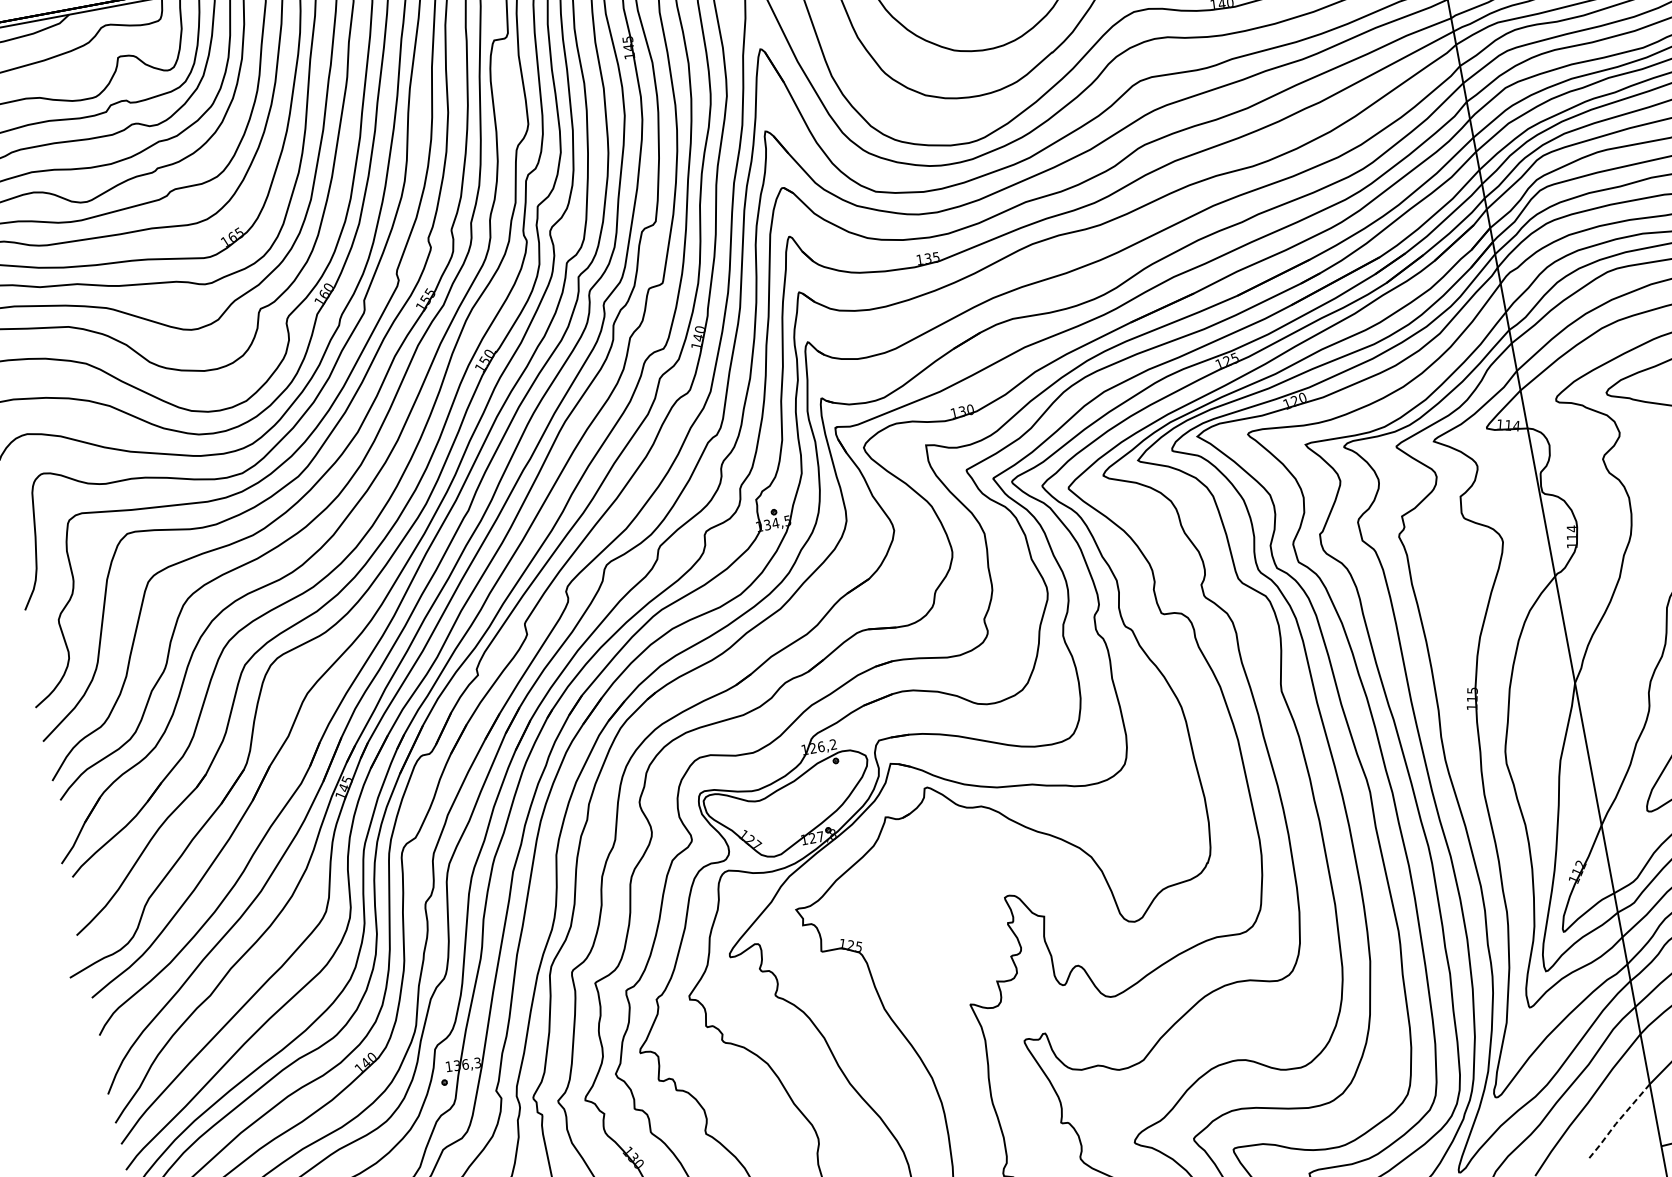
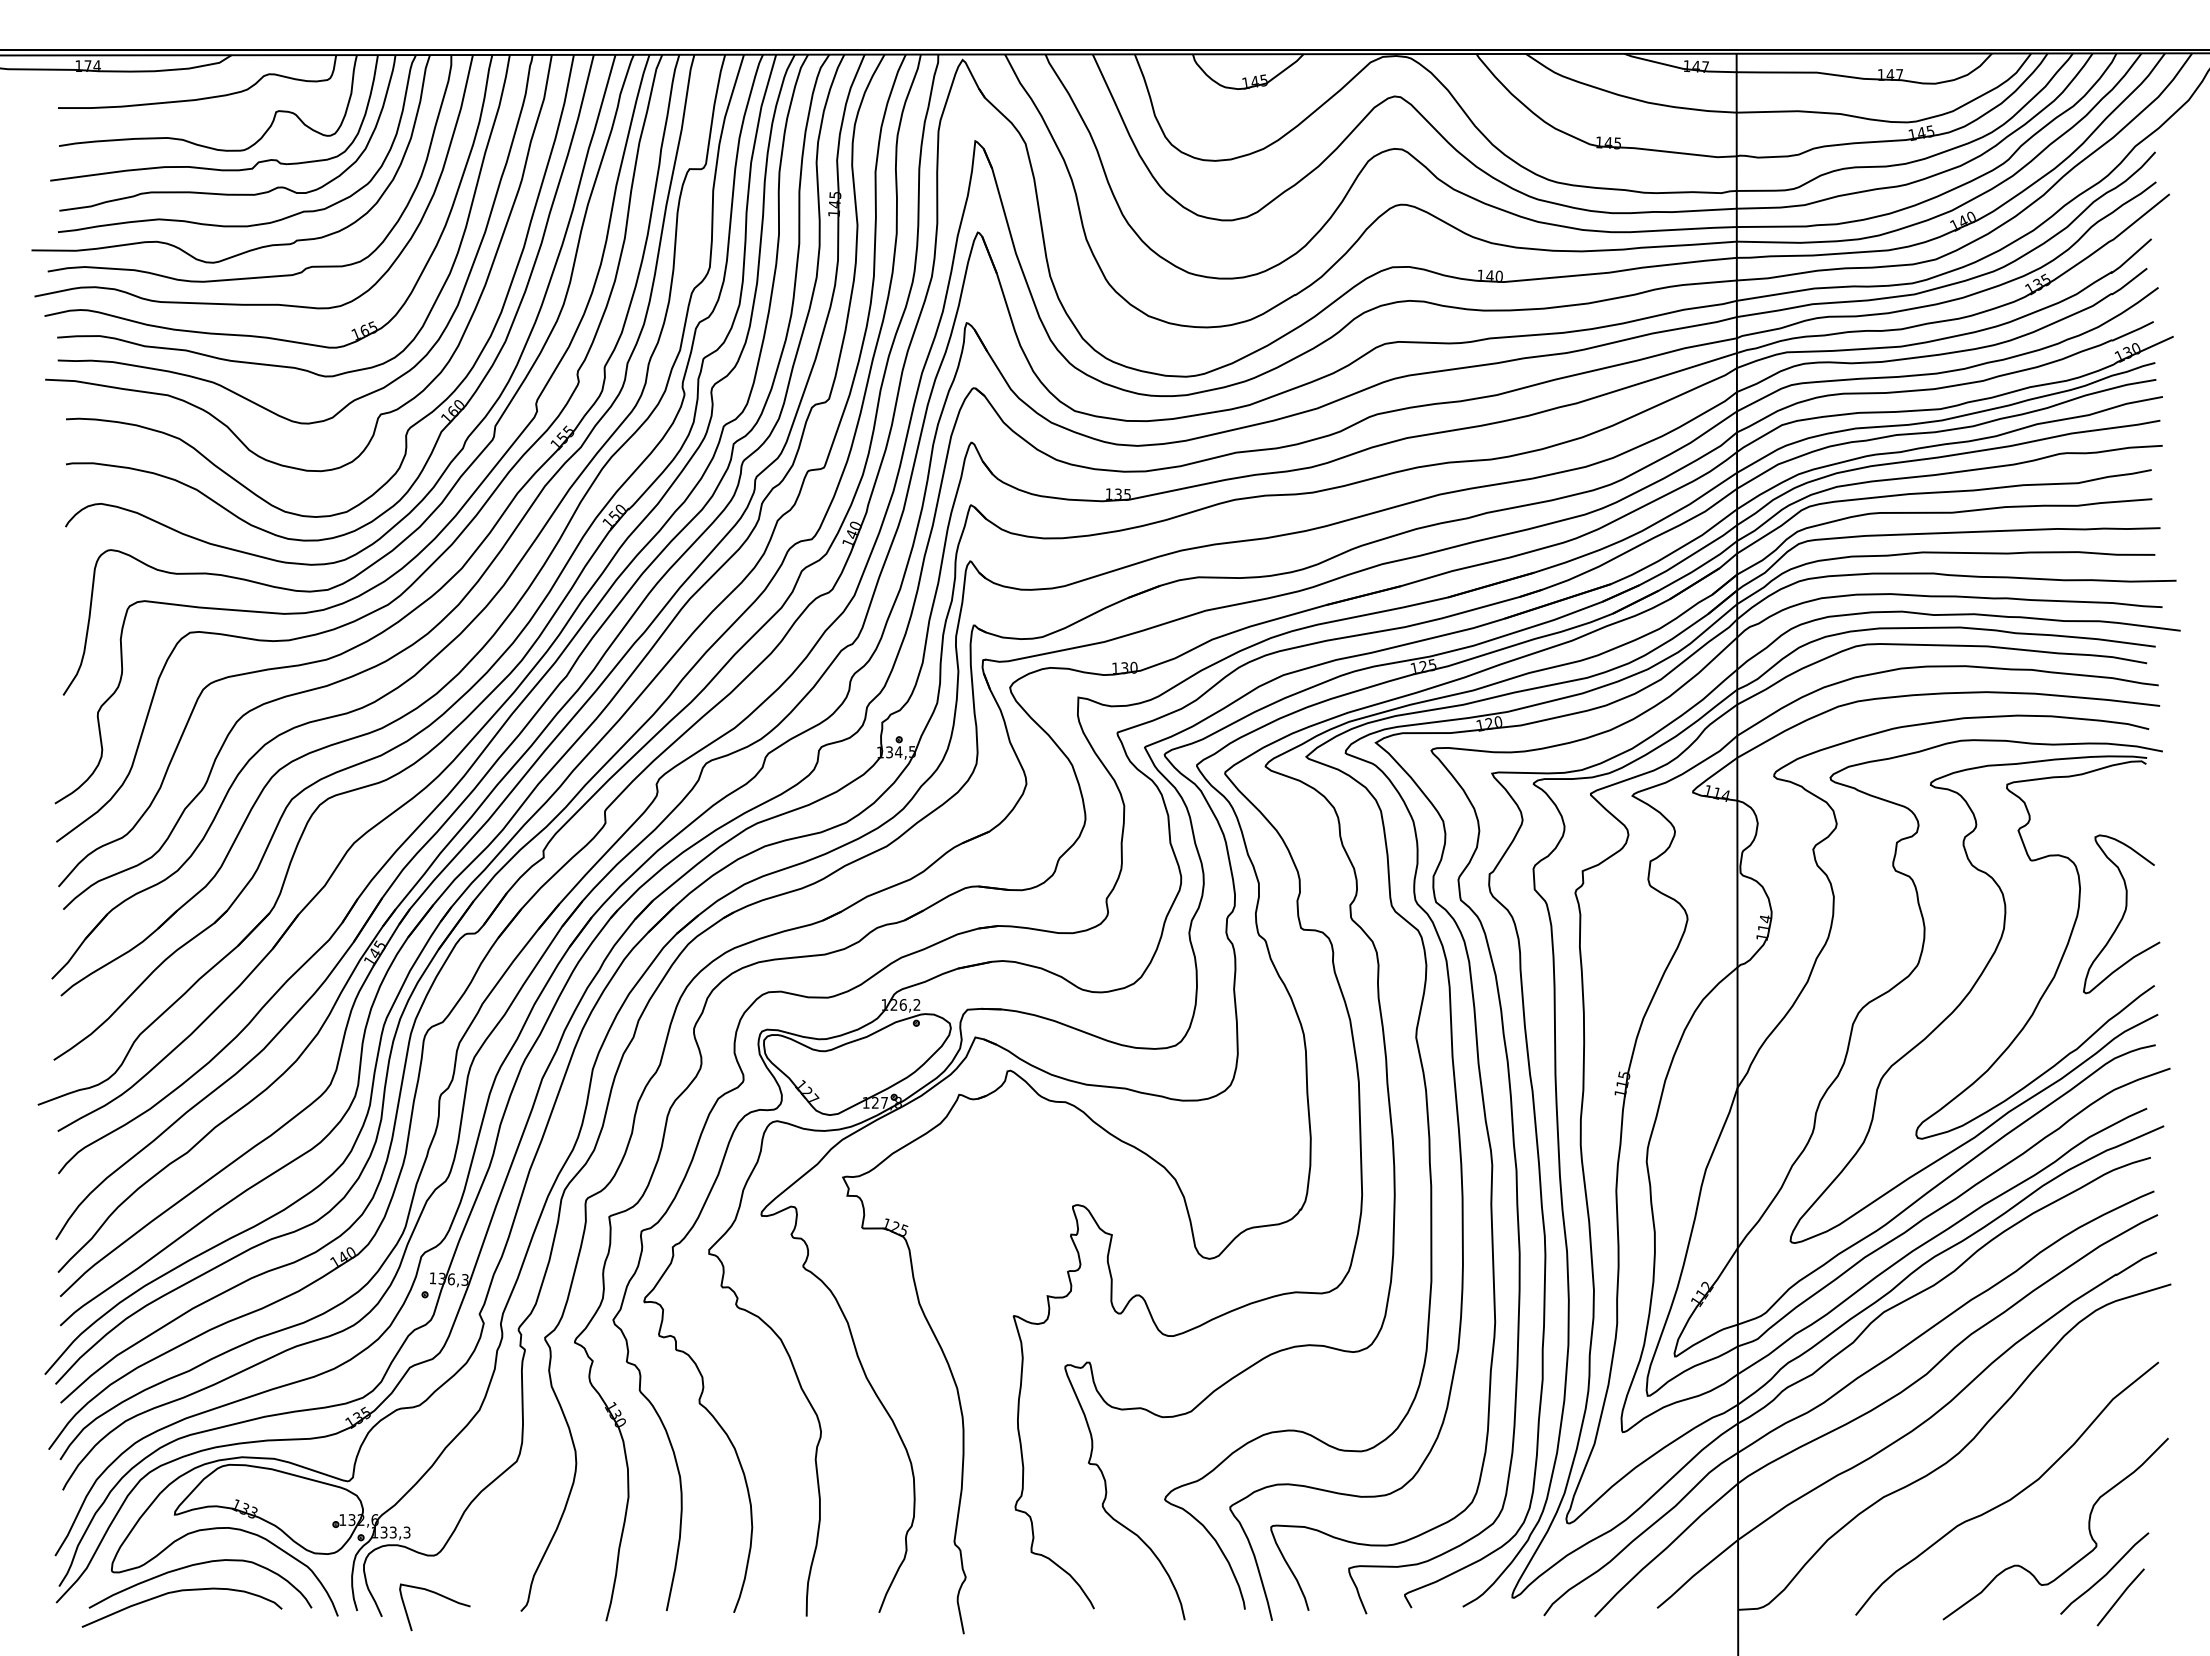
line: (1618, 1120) -> (1696, 1573), dashed -> solid

